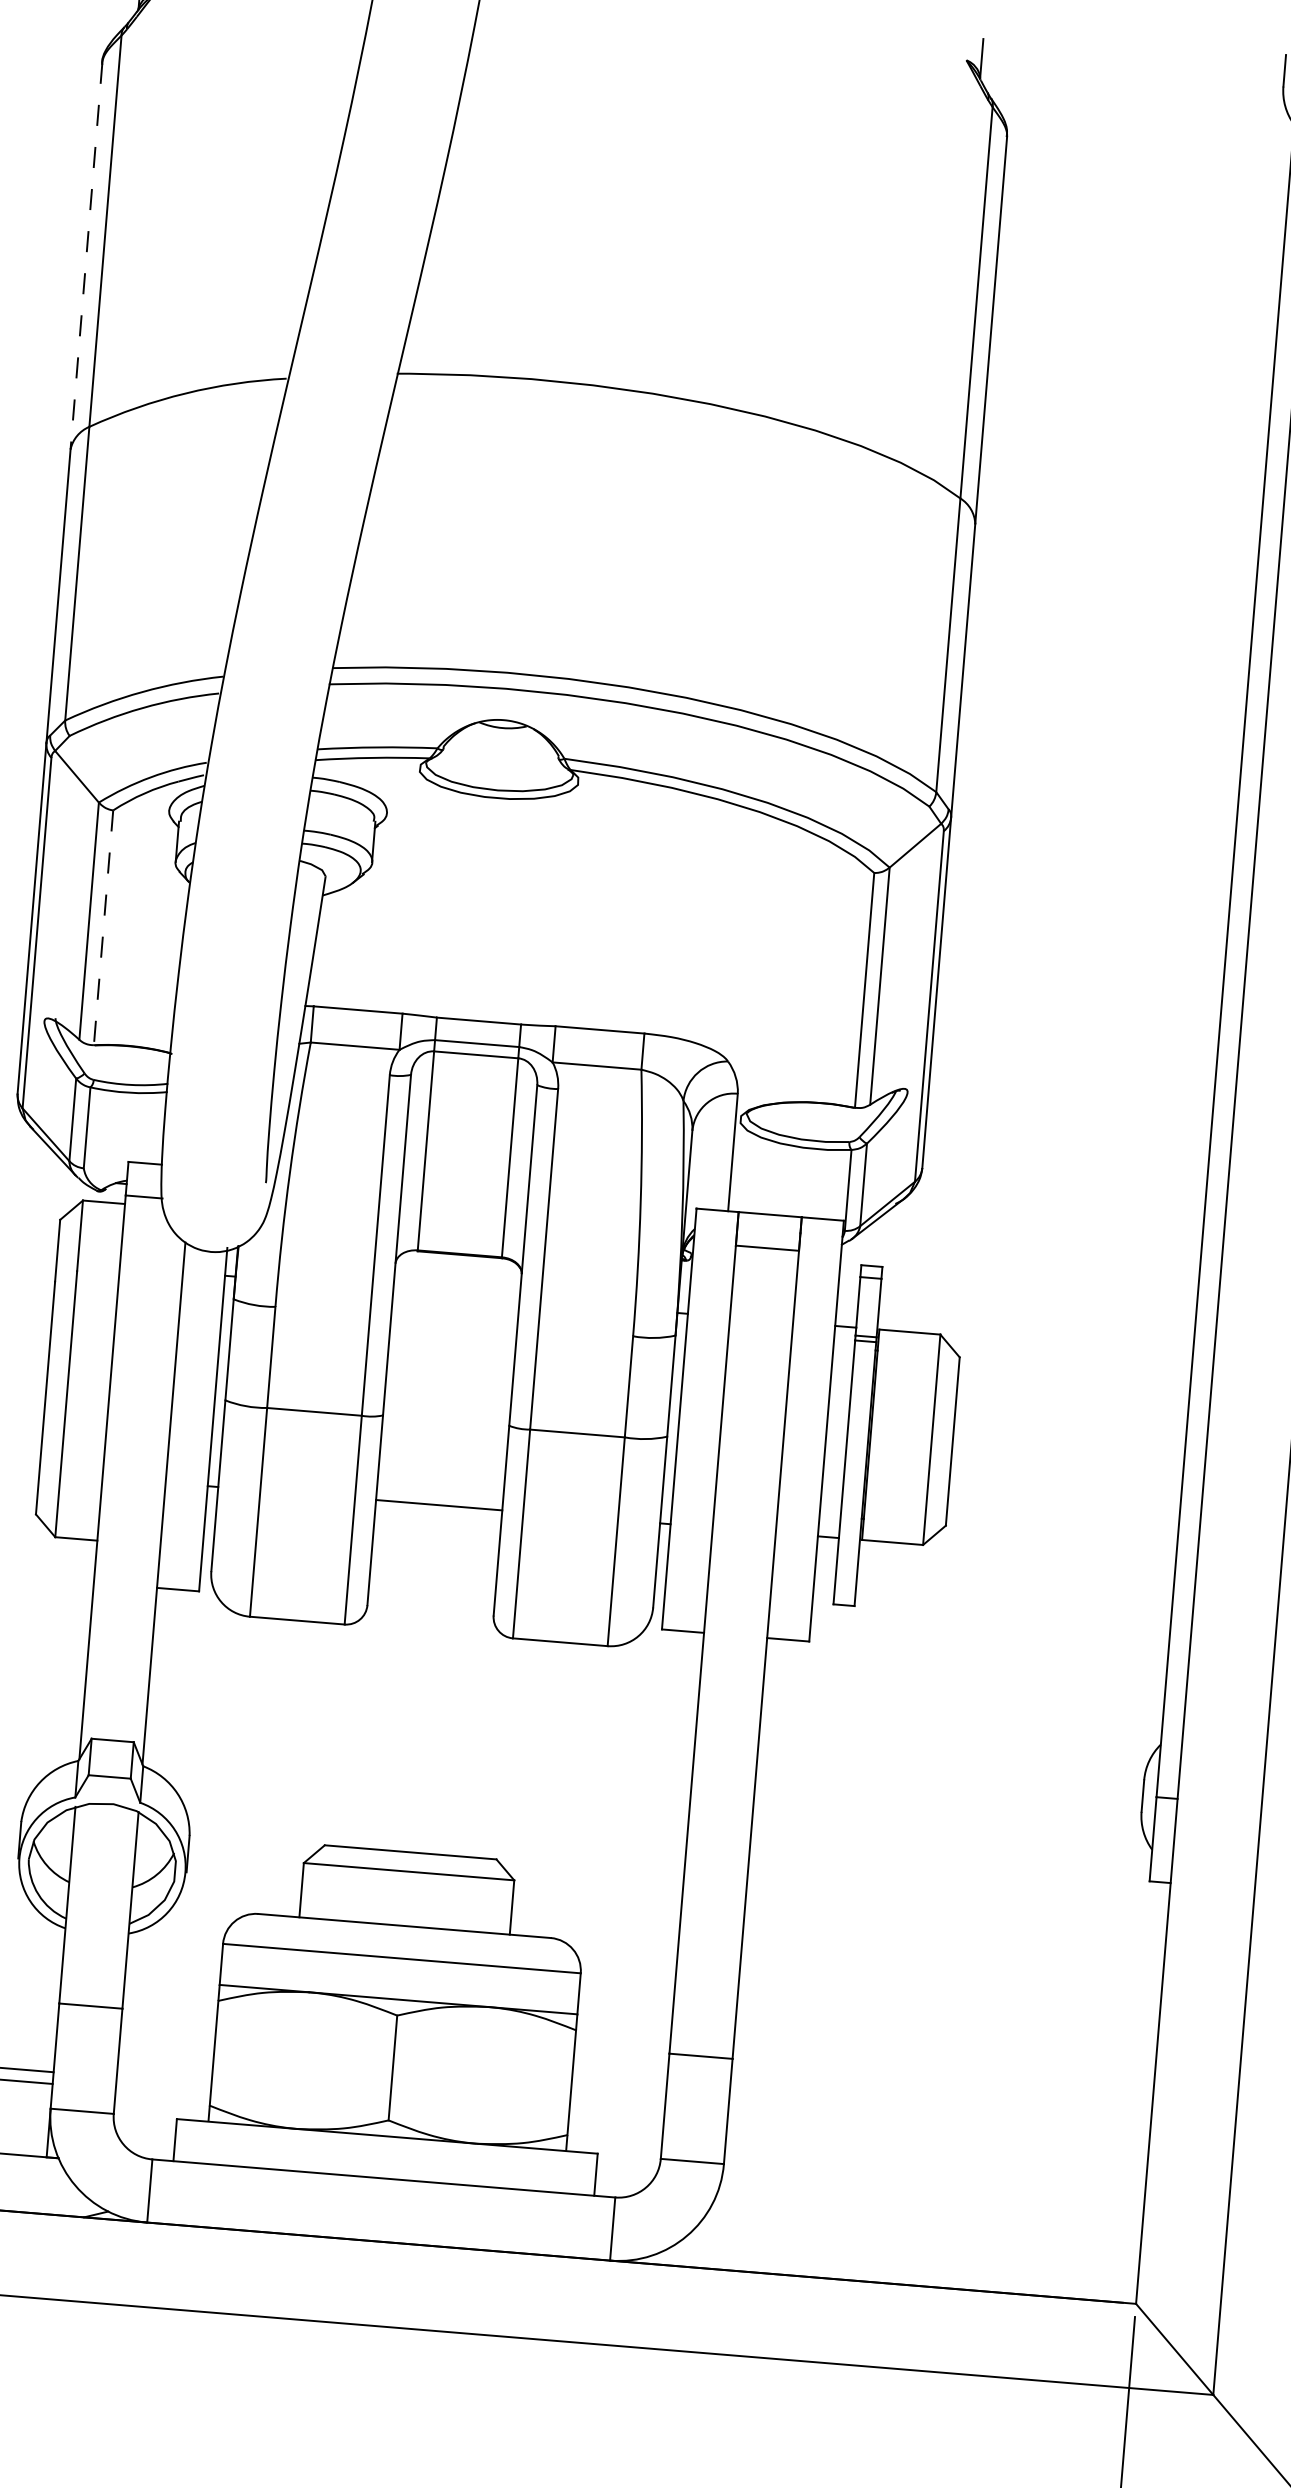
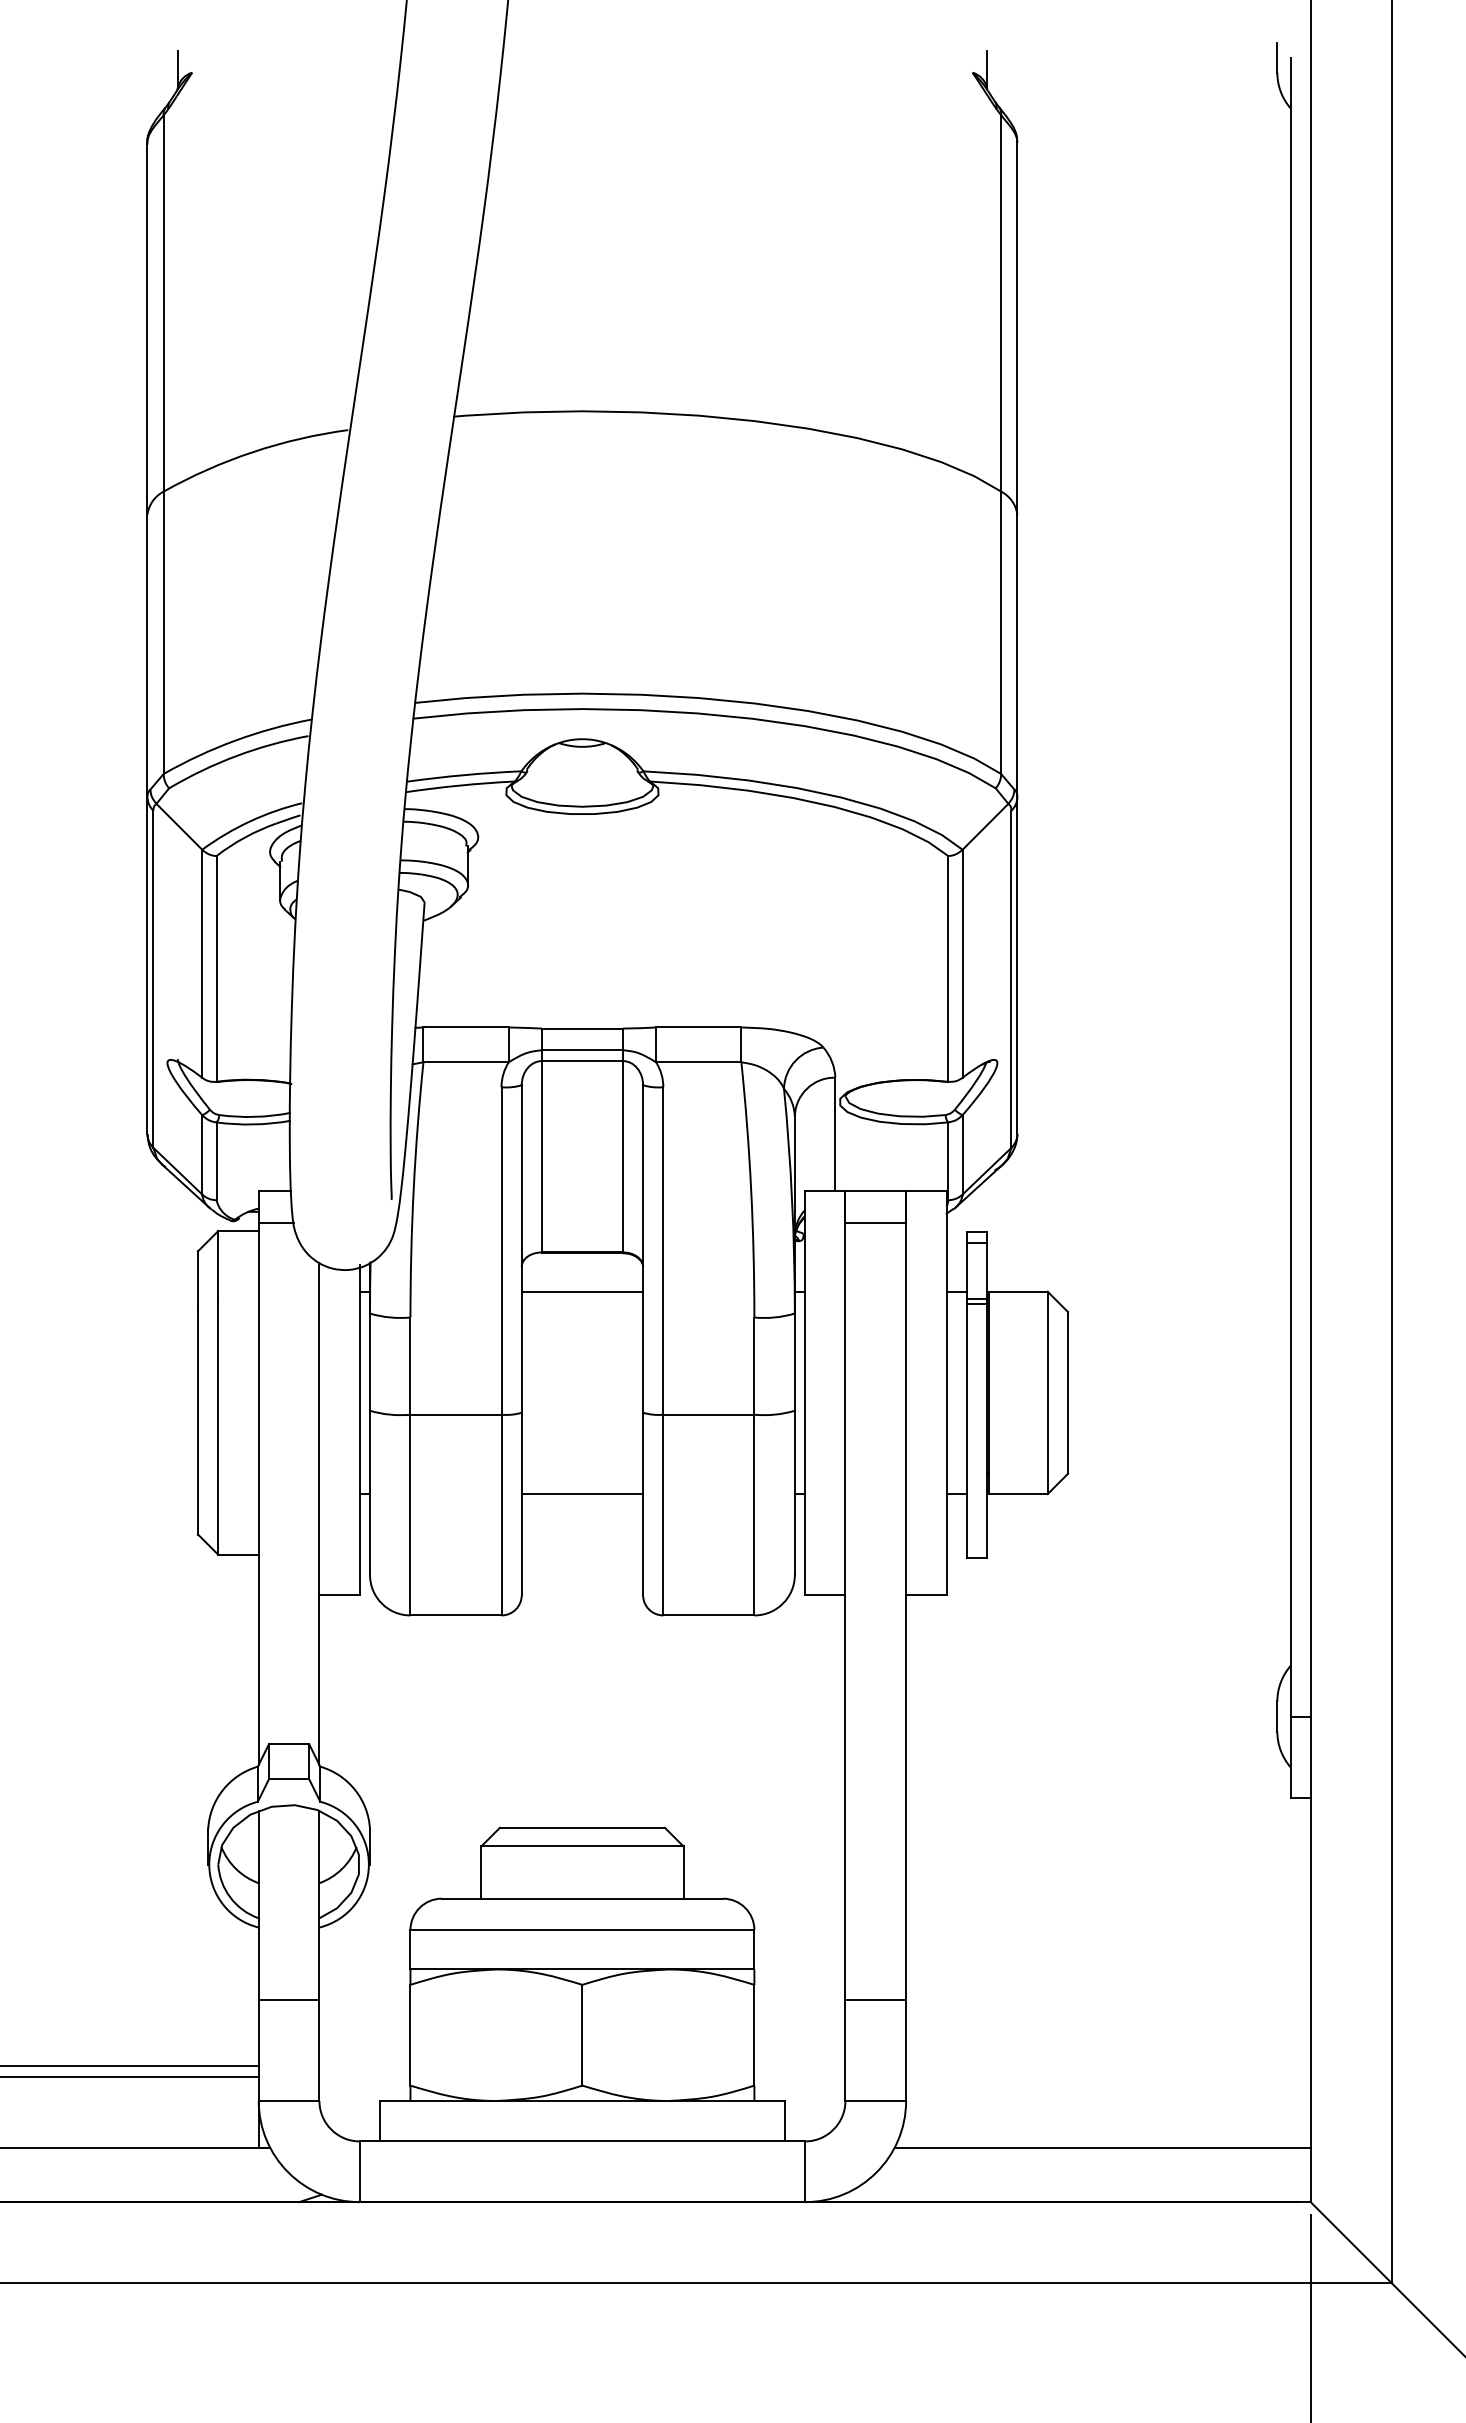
line: (86, 255) -> (147, 328), dashed -> solid
line: (103, 927) -> (216, 968), dashed -> solid
line: (456, 1294) -> (582, 1291), added
line: (924, 2229) -> (1102, 2147), added

